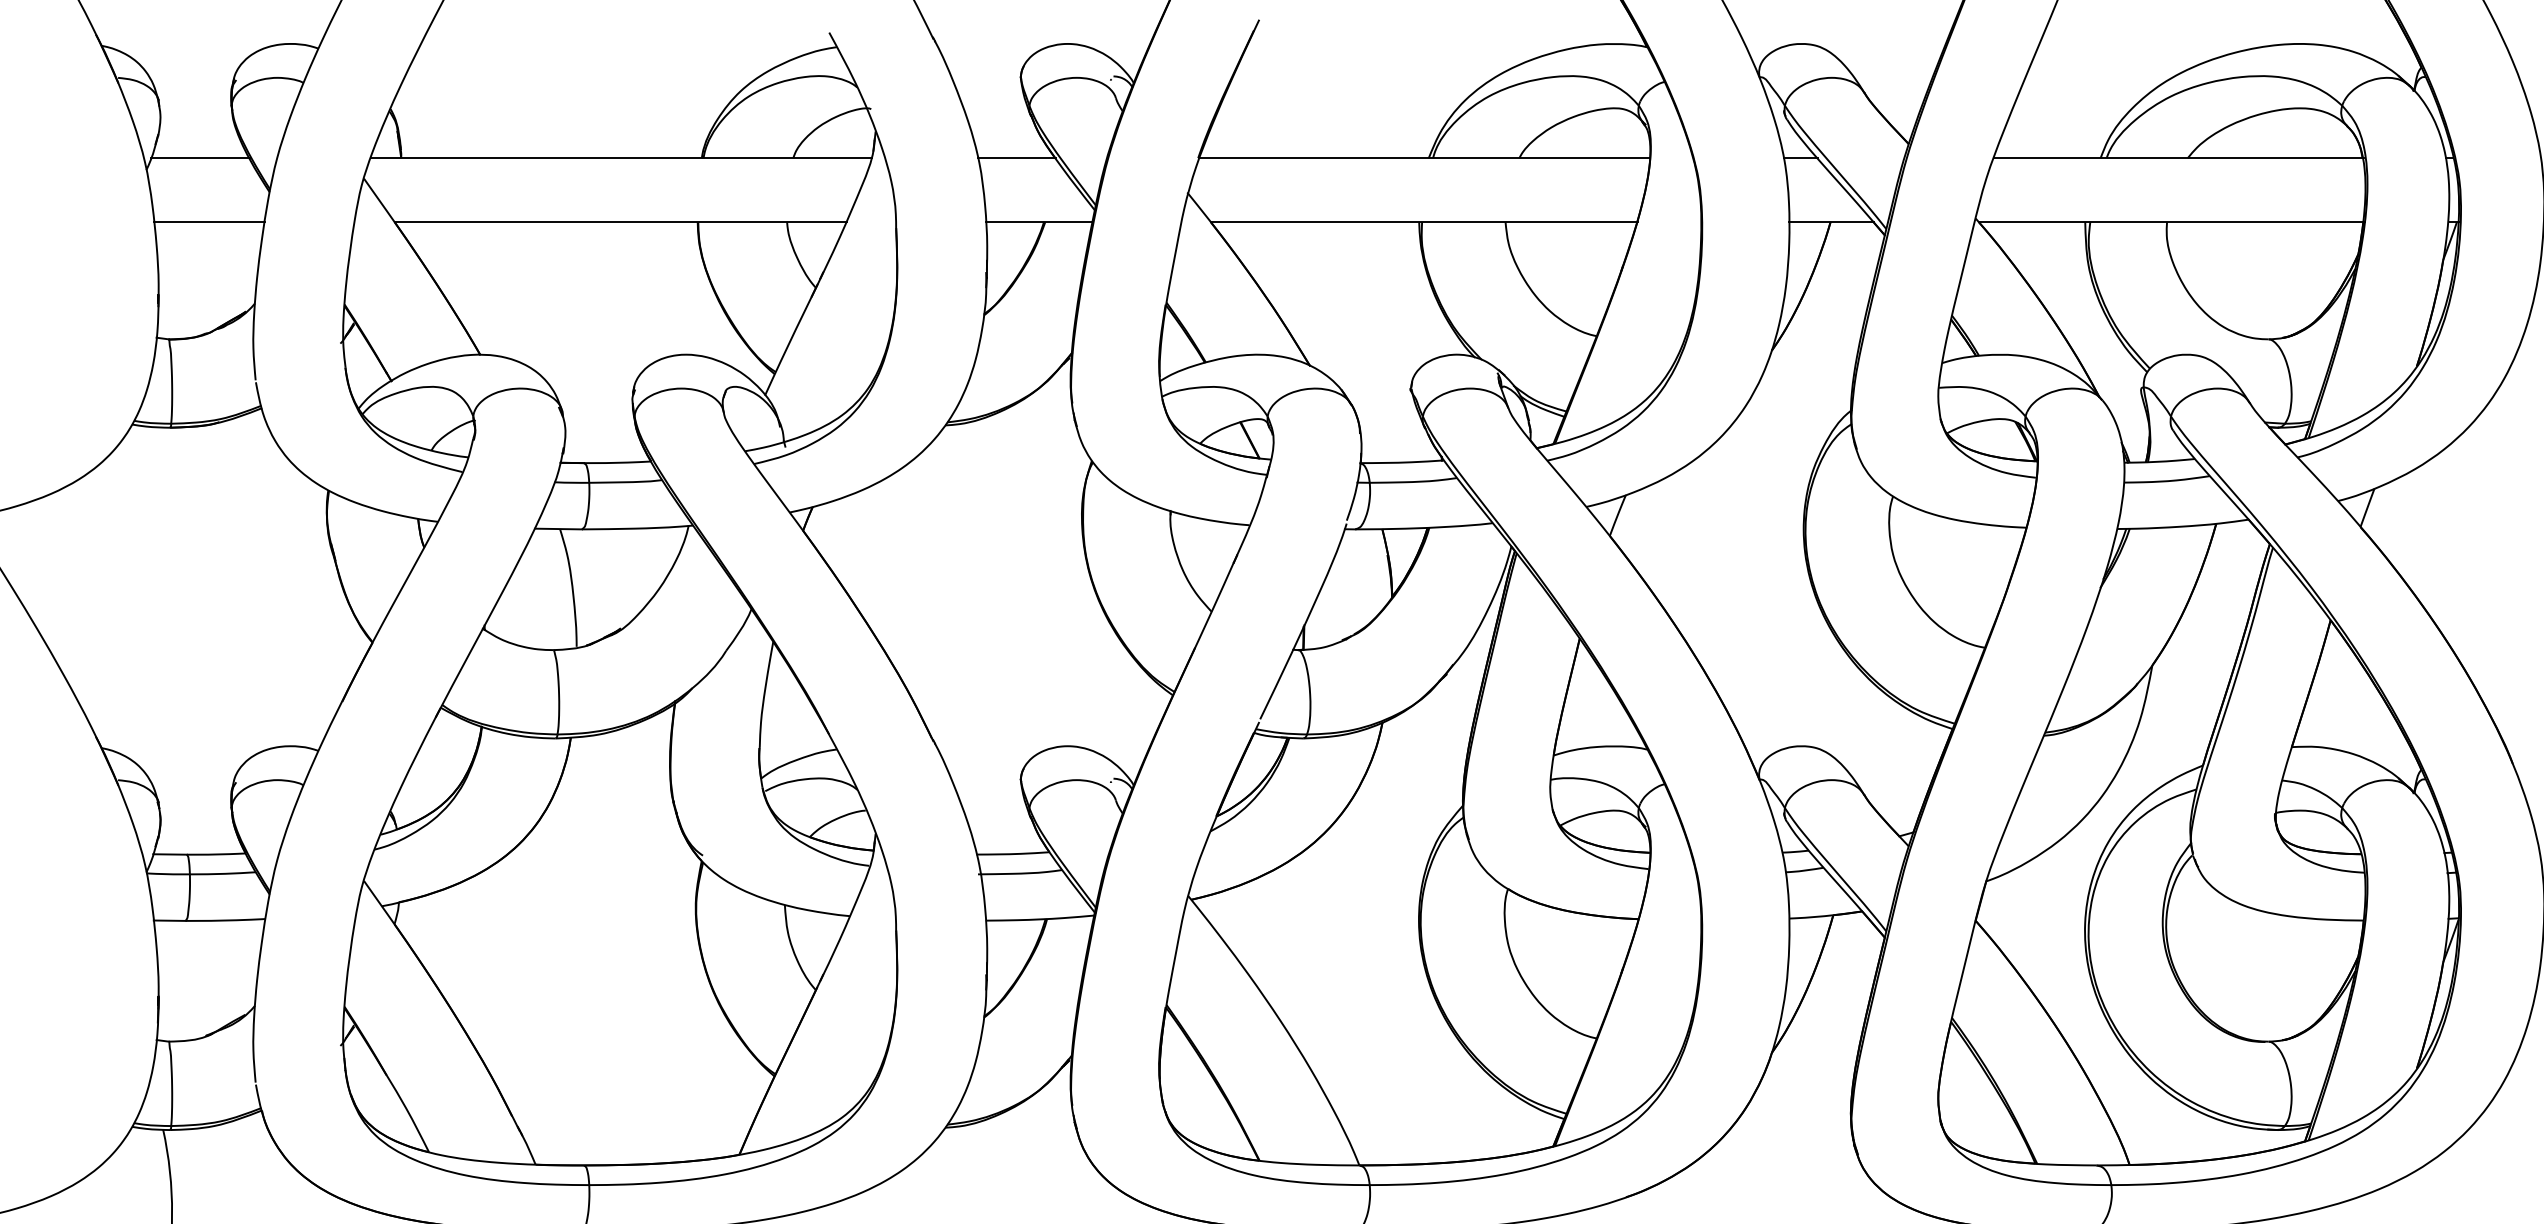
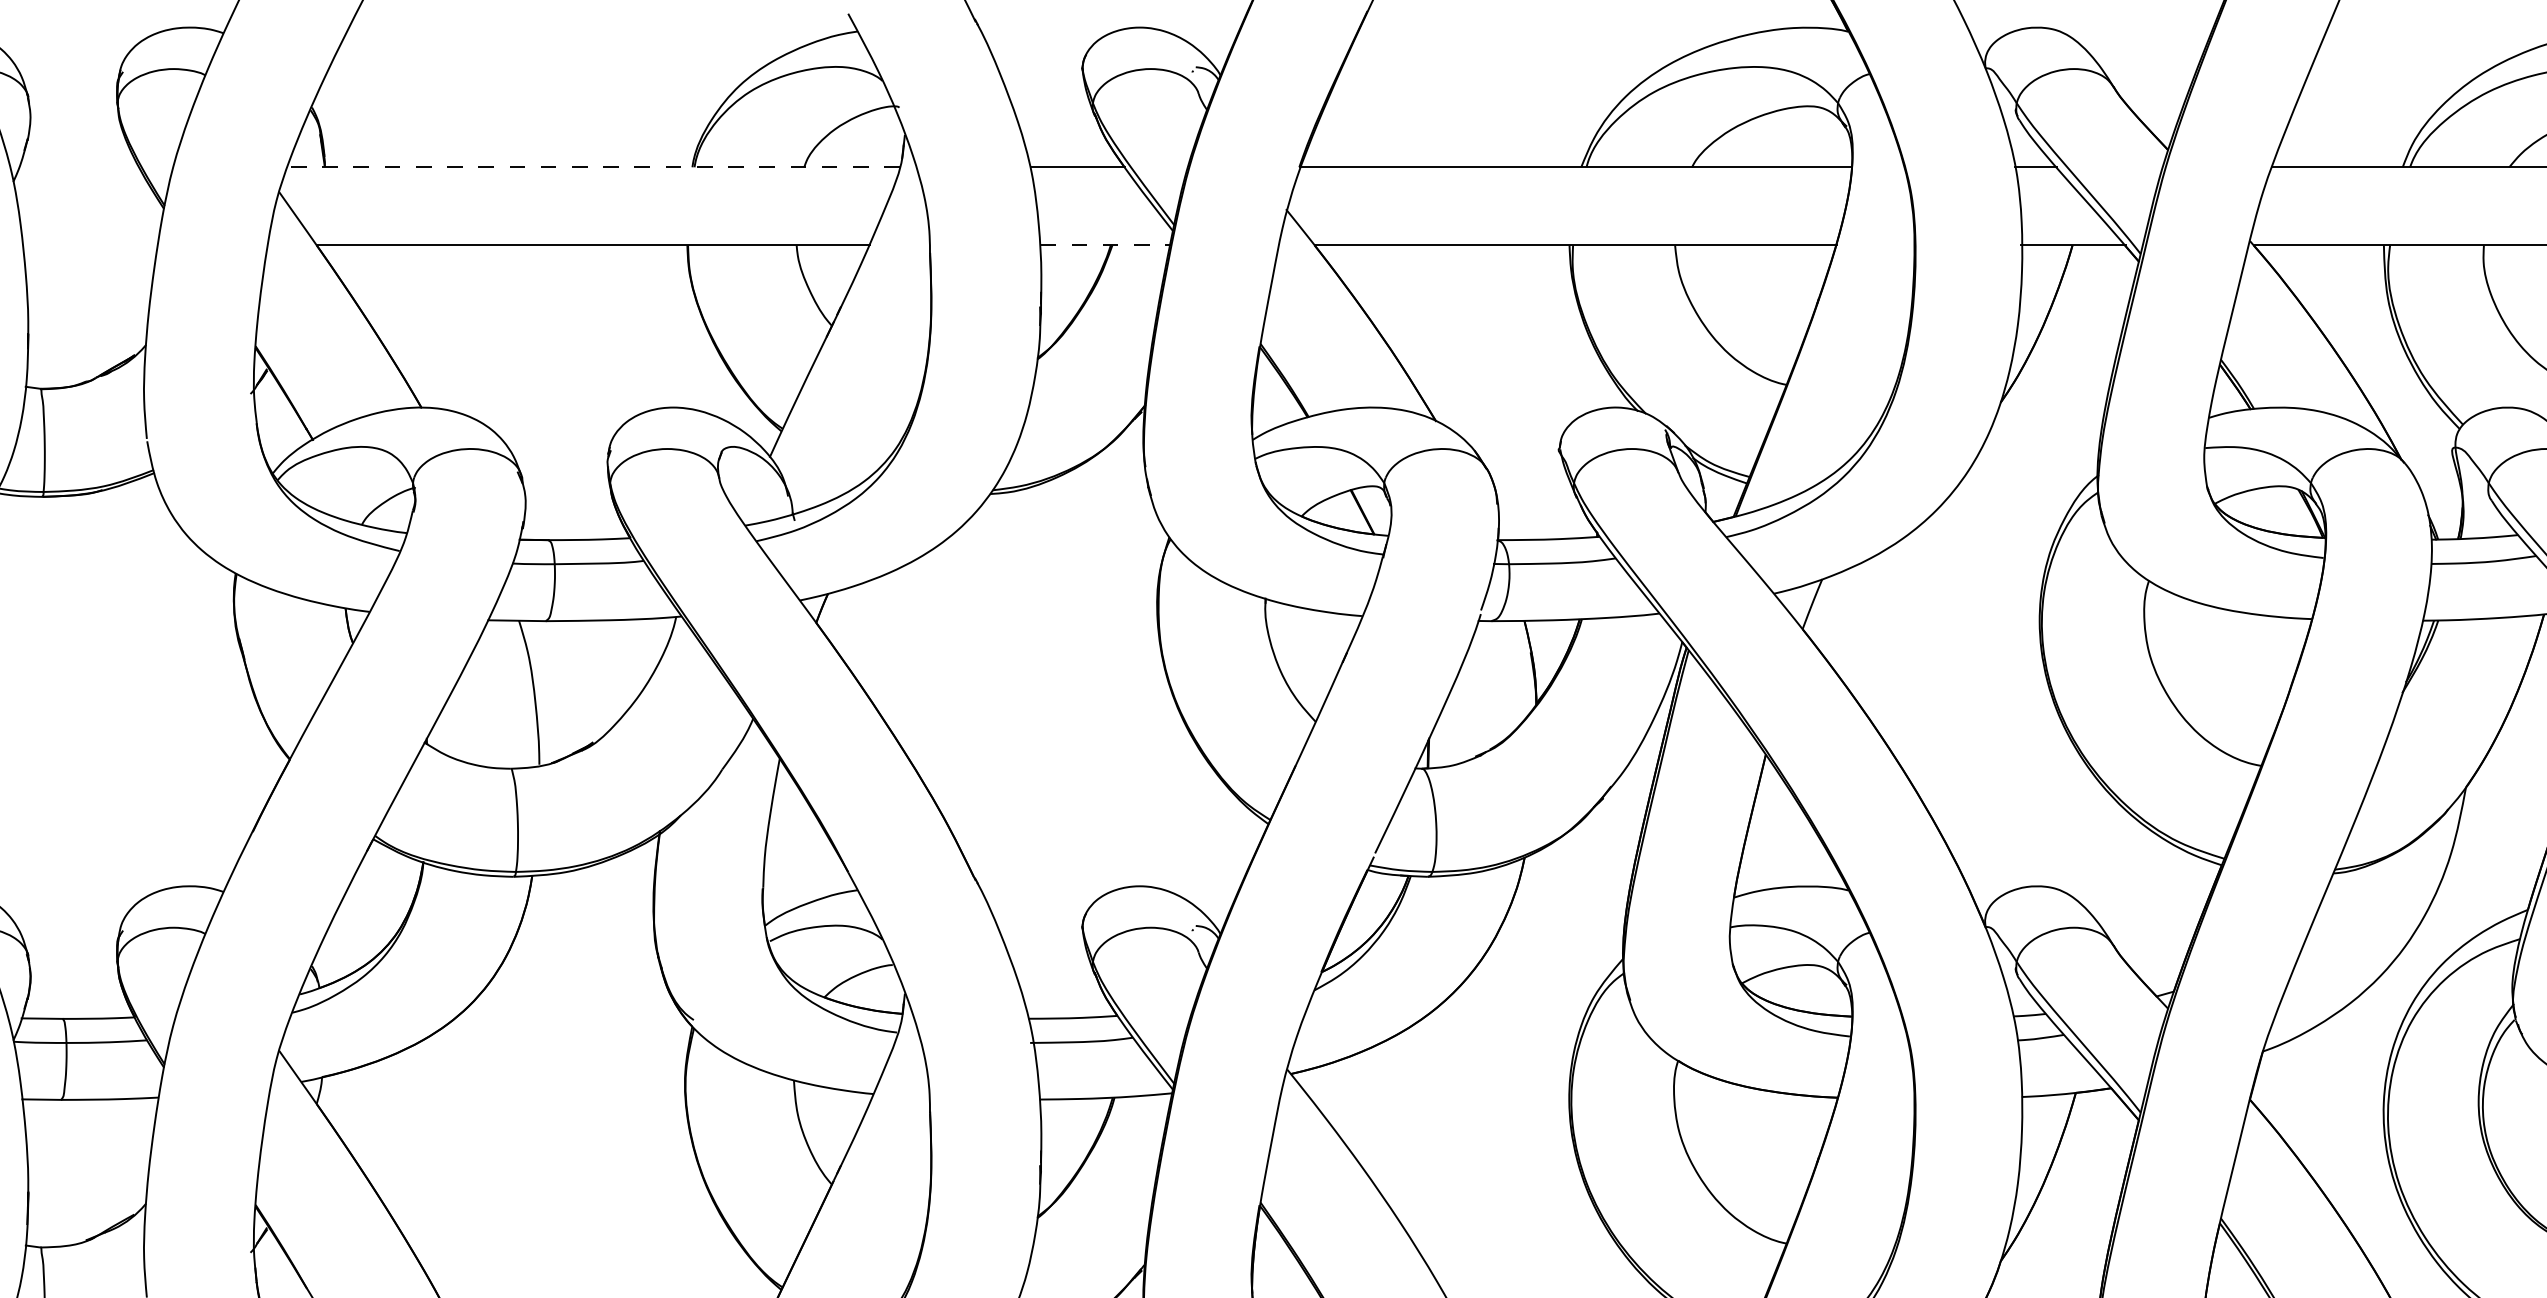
line: (200, 158) -> (79, 167), removed
line: (620, 158) -> (592, 167), solid -> dashed
line: (209, 222) -> (90, 245), removed
line: (1040, 222) -> (1106, 245), solid -> dashed

